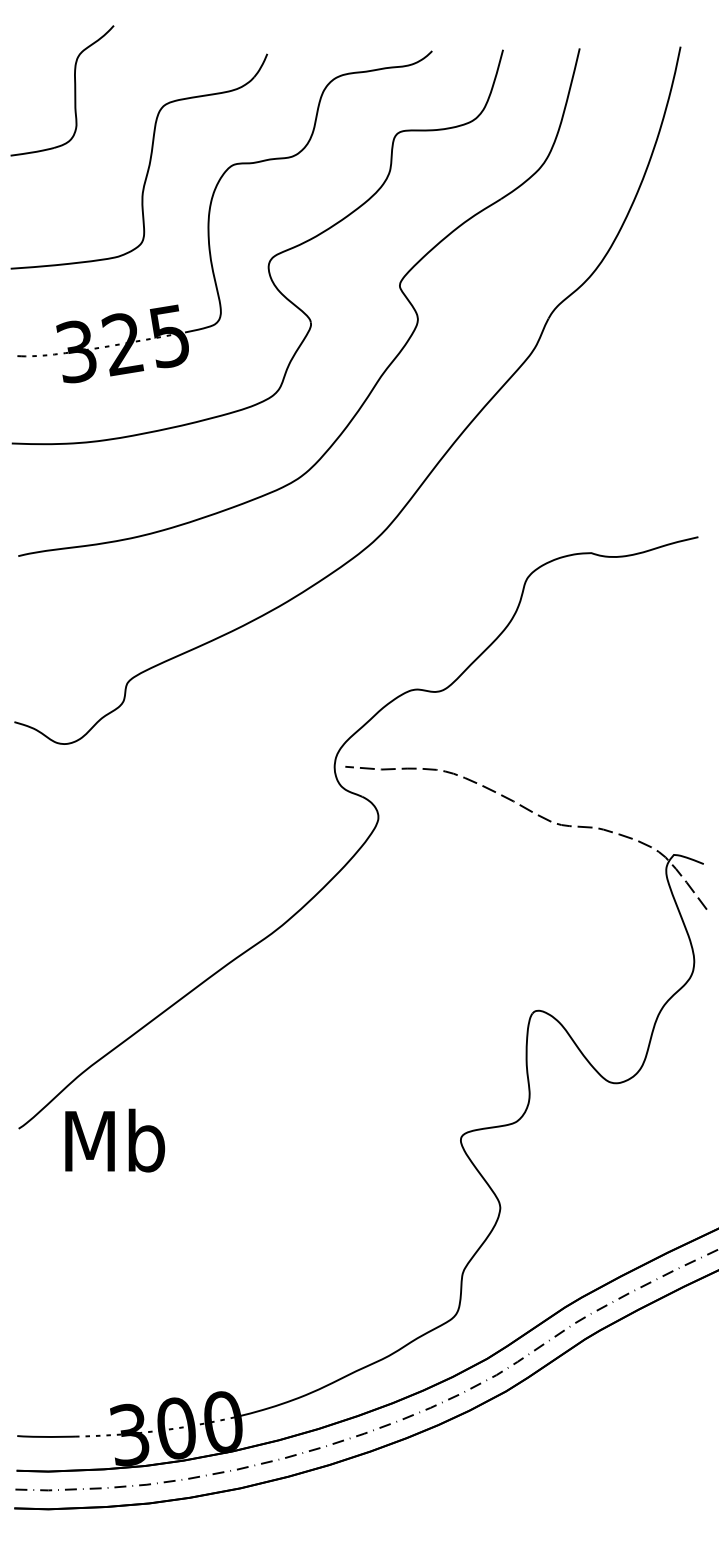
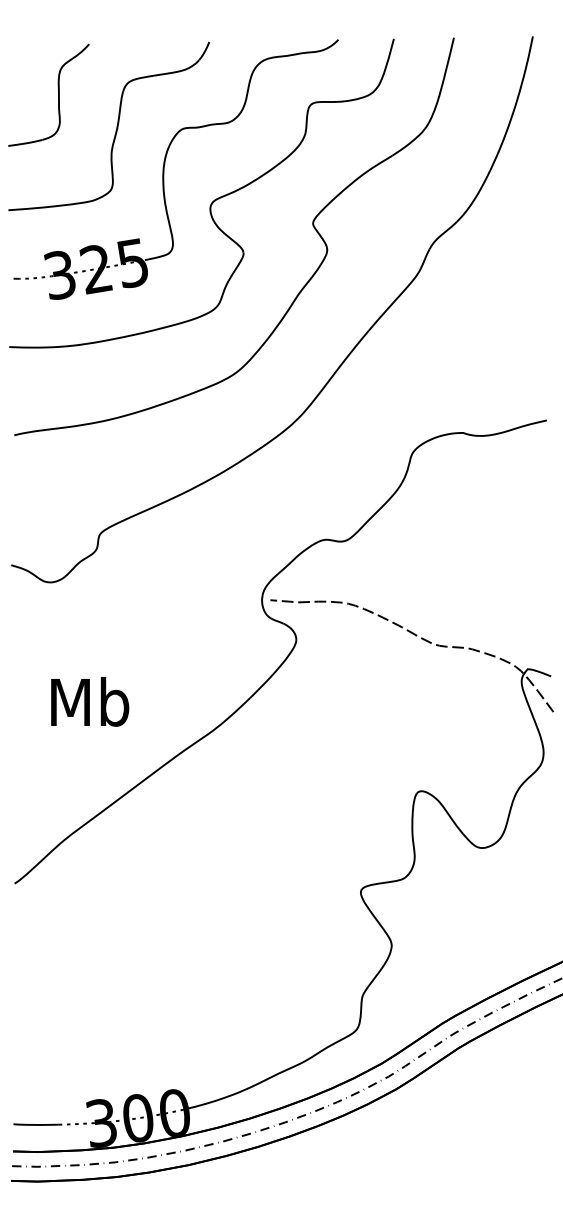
part: (74, 90) -> (58, 94), moved
text: (115, 1140) -> (90, 701), moved

